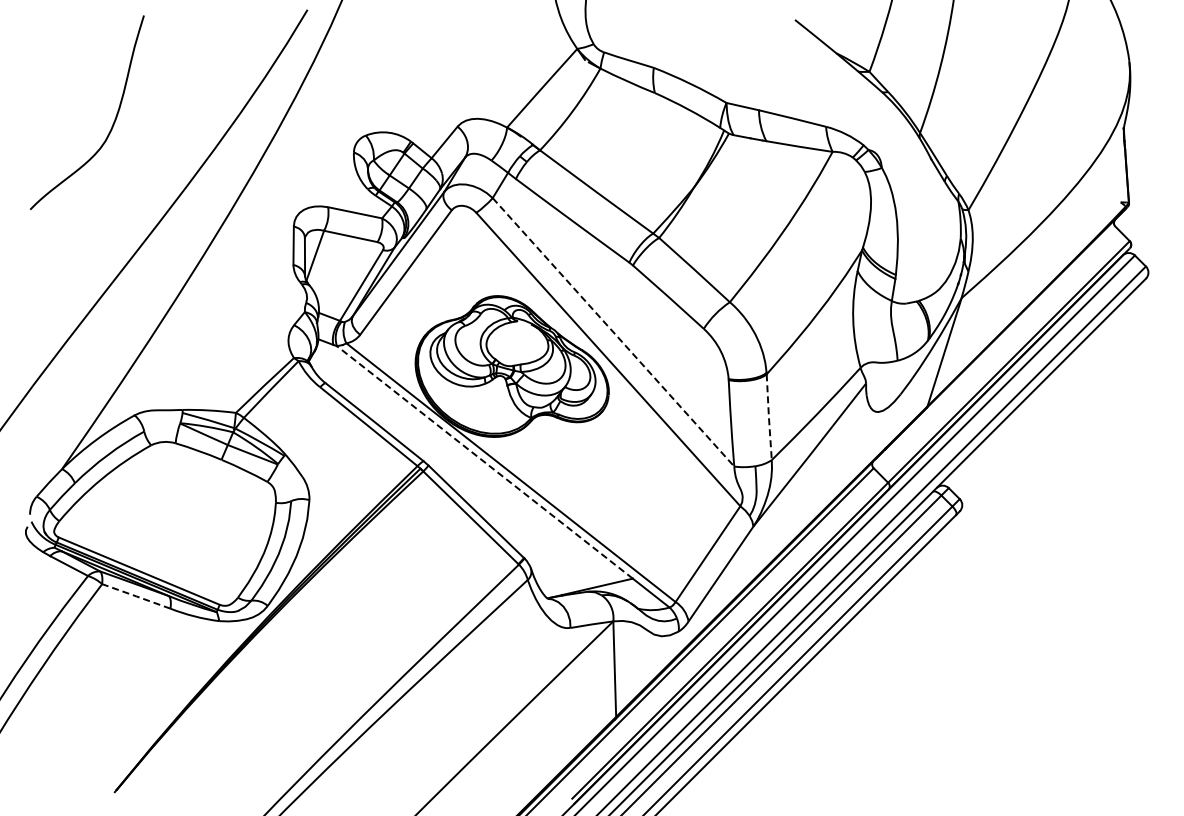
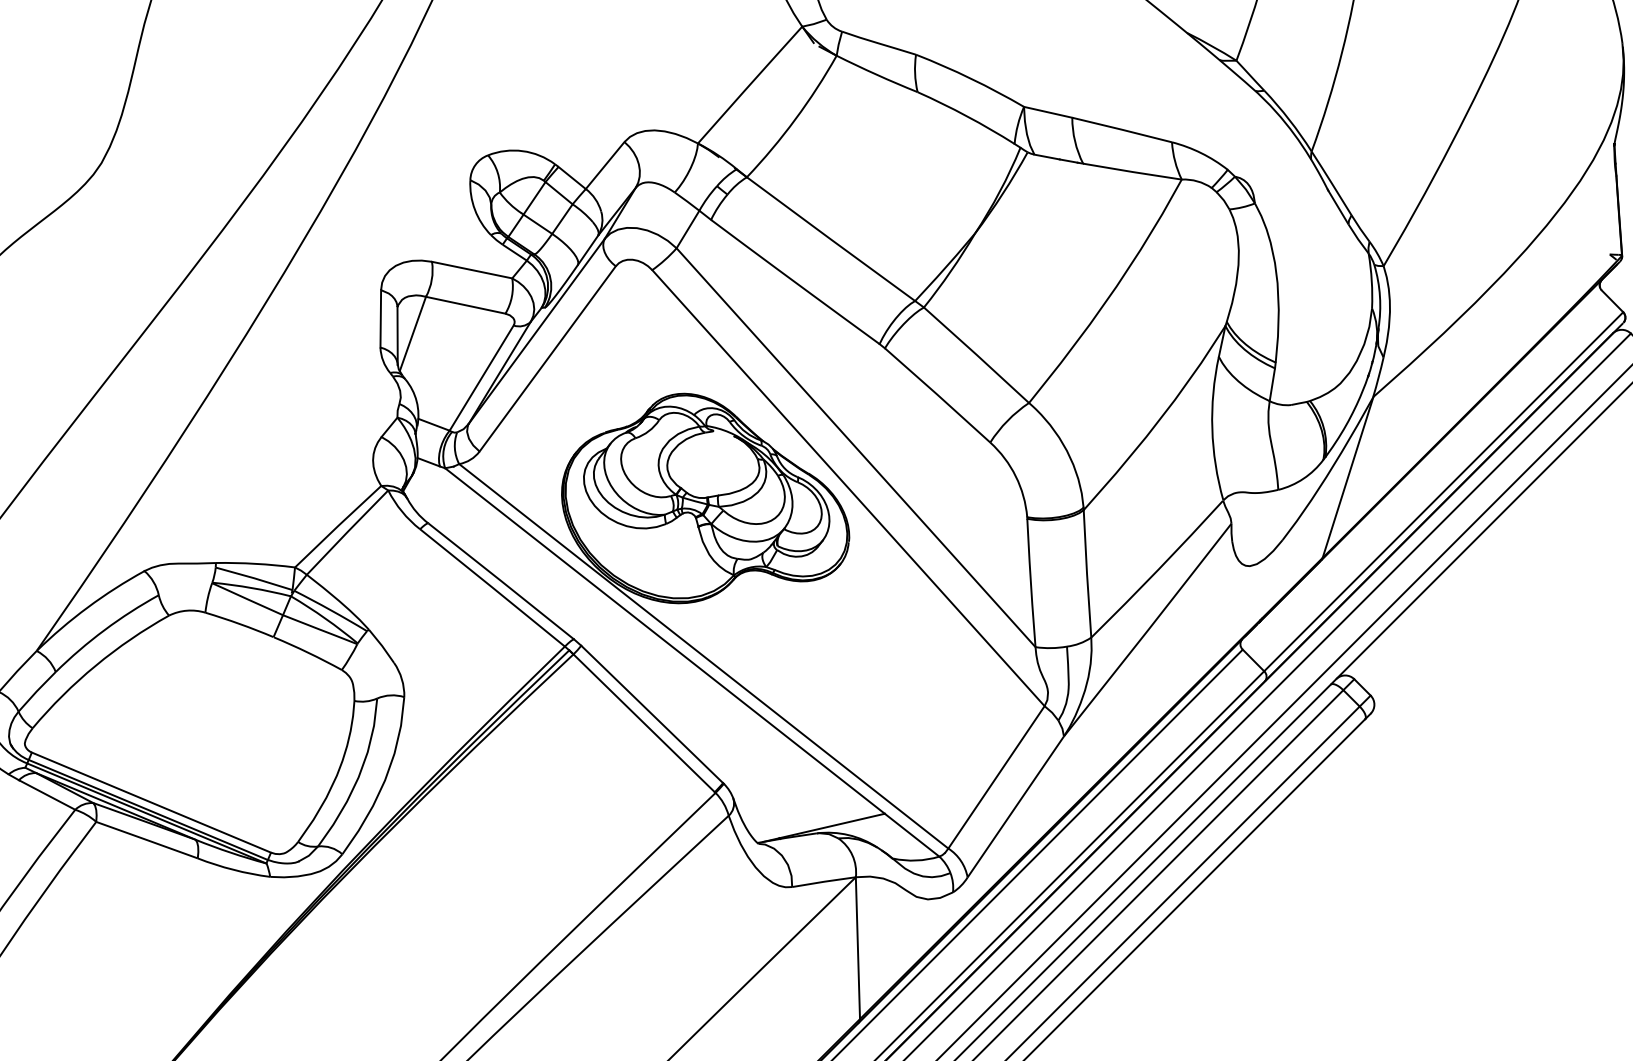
line: (613, 332) -> (856, 447), dashed -> solid
line: (768, 417) -> (1086, 574), dashed -> solid
line: (484, 462) -> (664, 641), dashed -> solid
line: (136, 596) -> (147, 840), dashed -> solid

